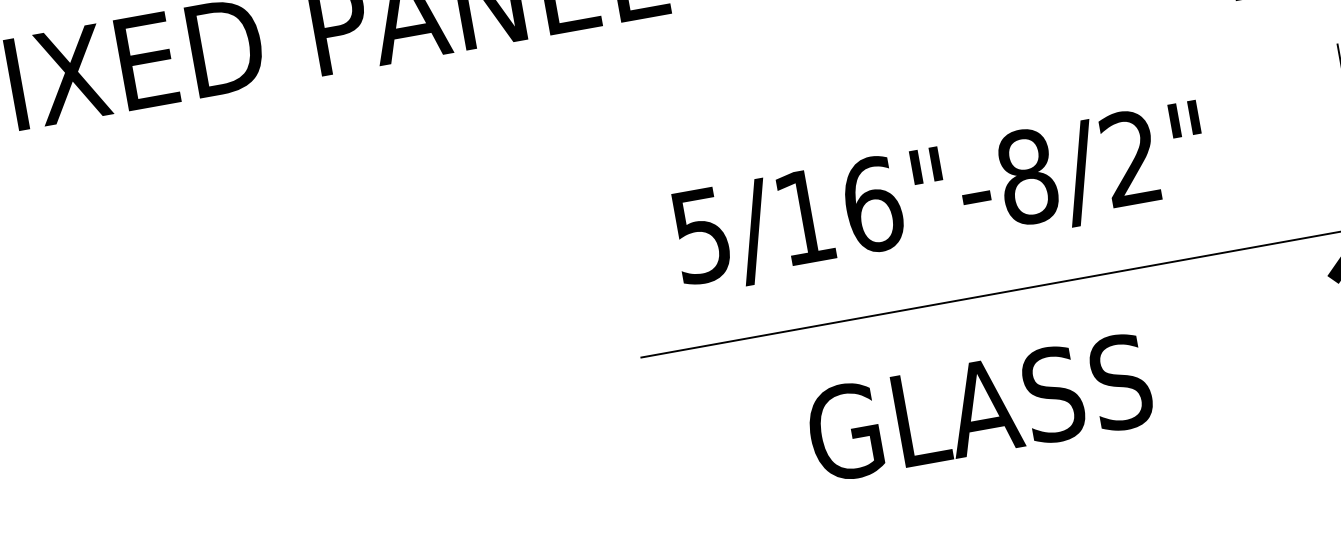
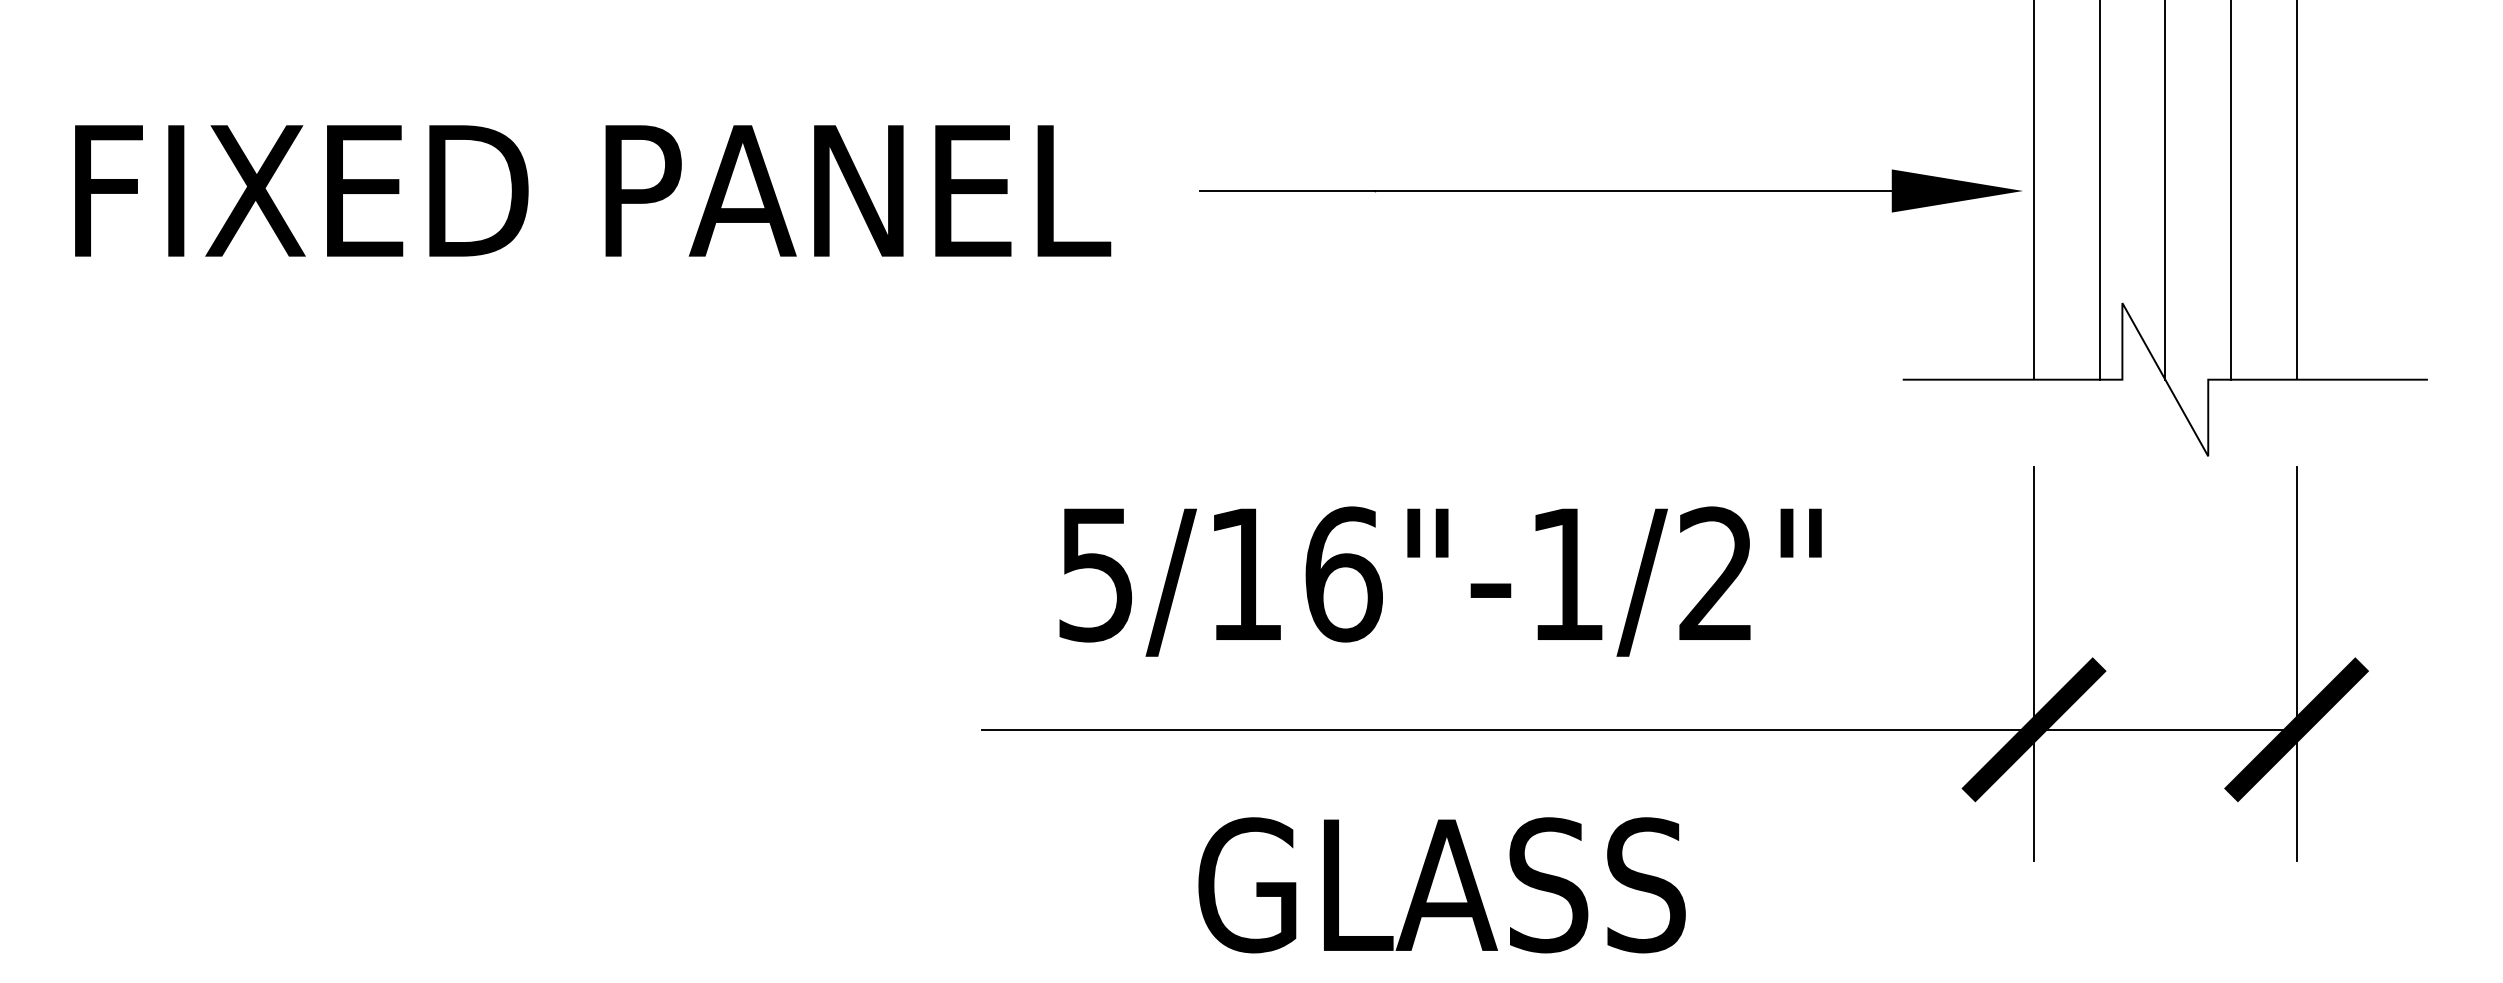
text: (1027, 176) -> (1567, 574), 5/16"-8/2" -> 5/16"-1/2"

